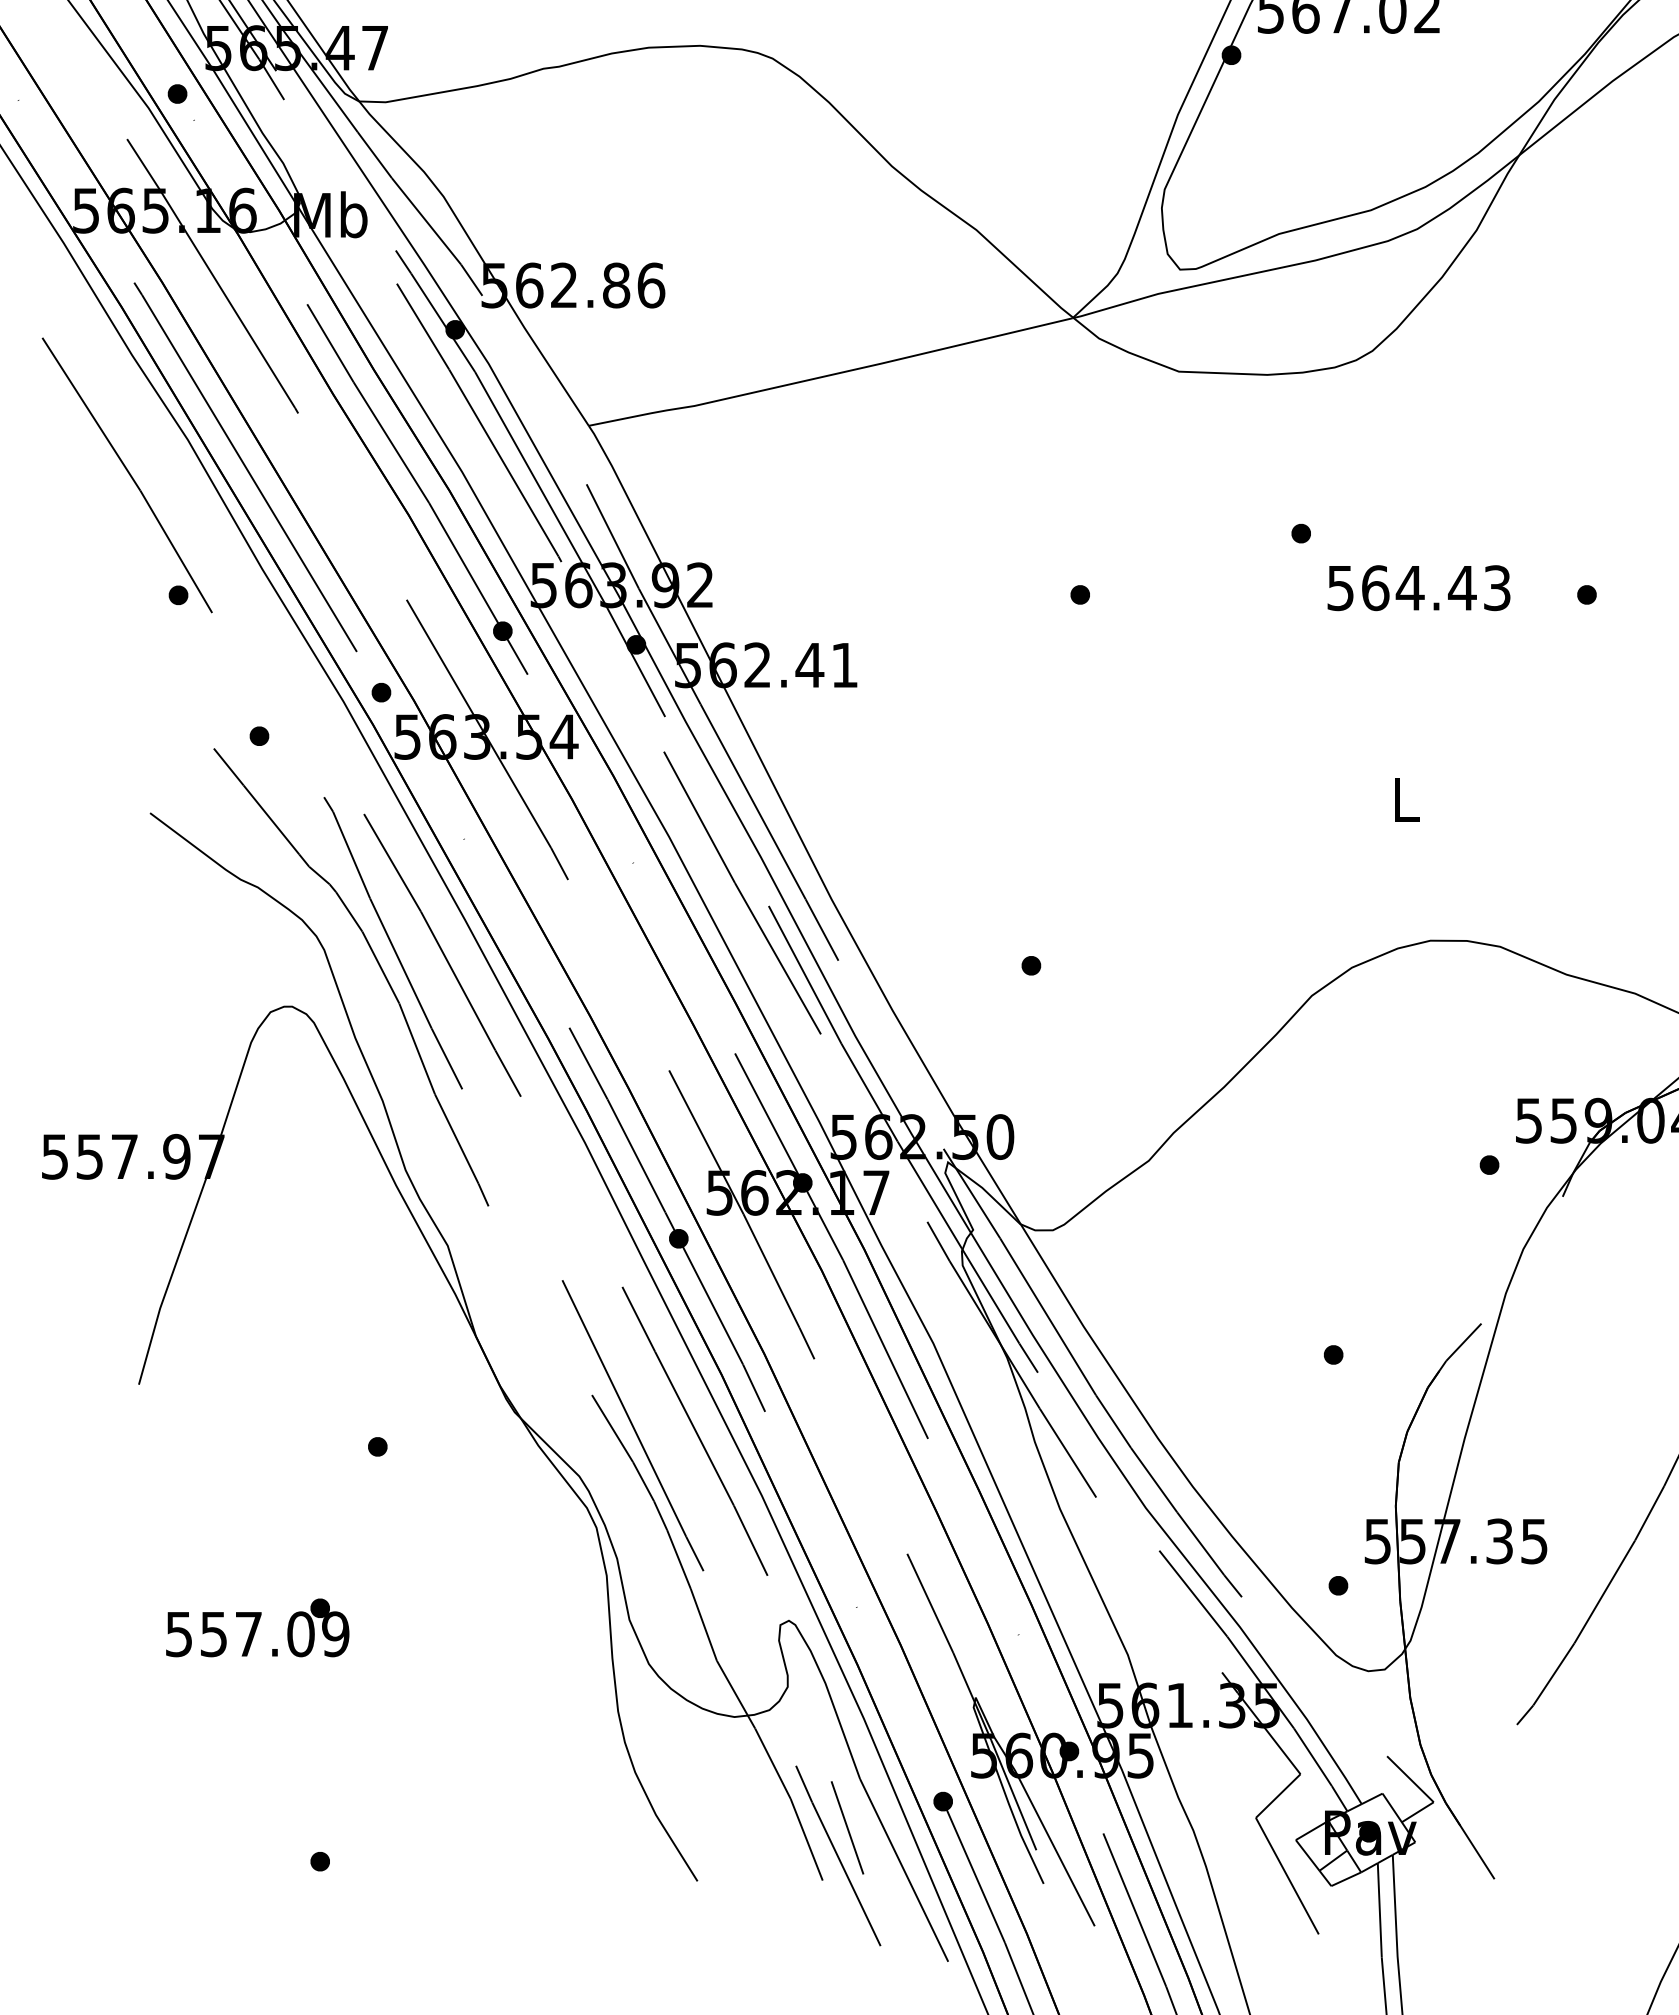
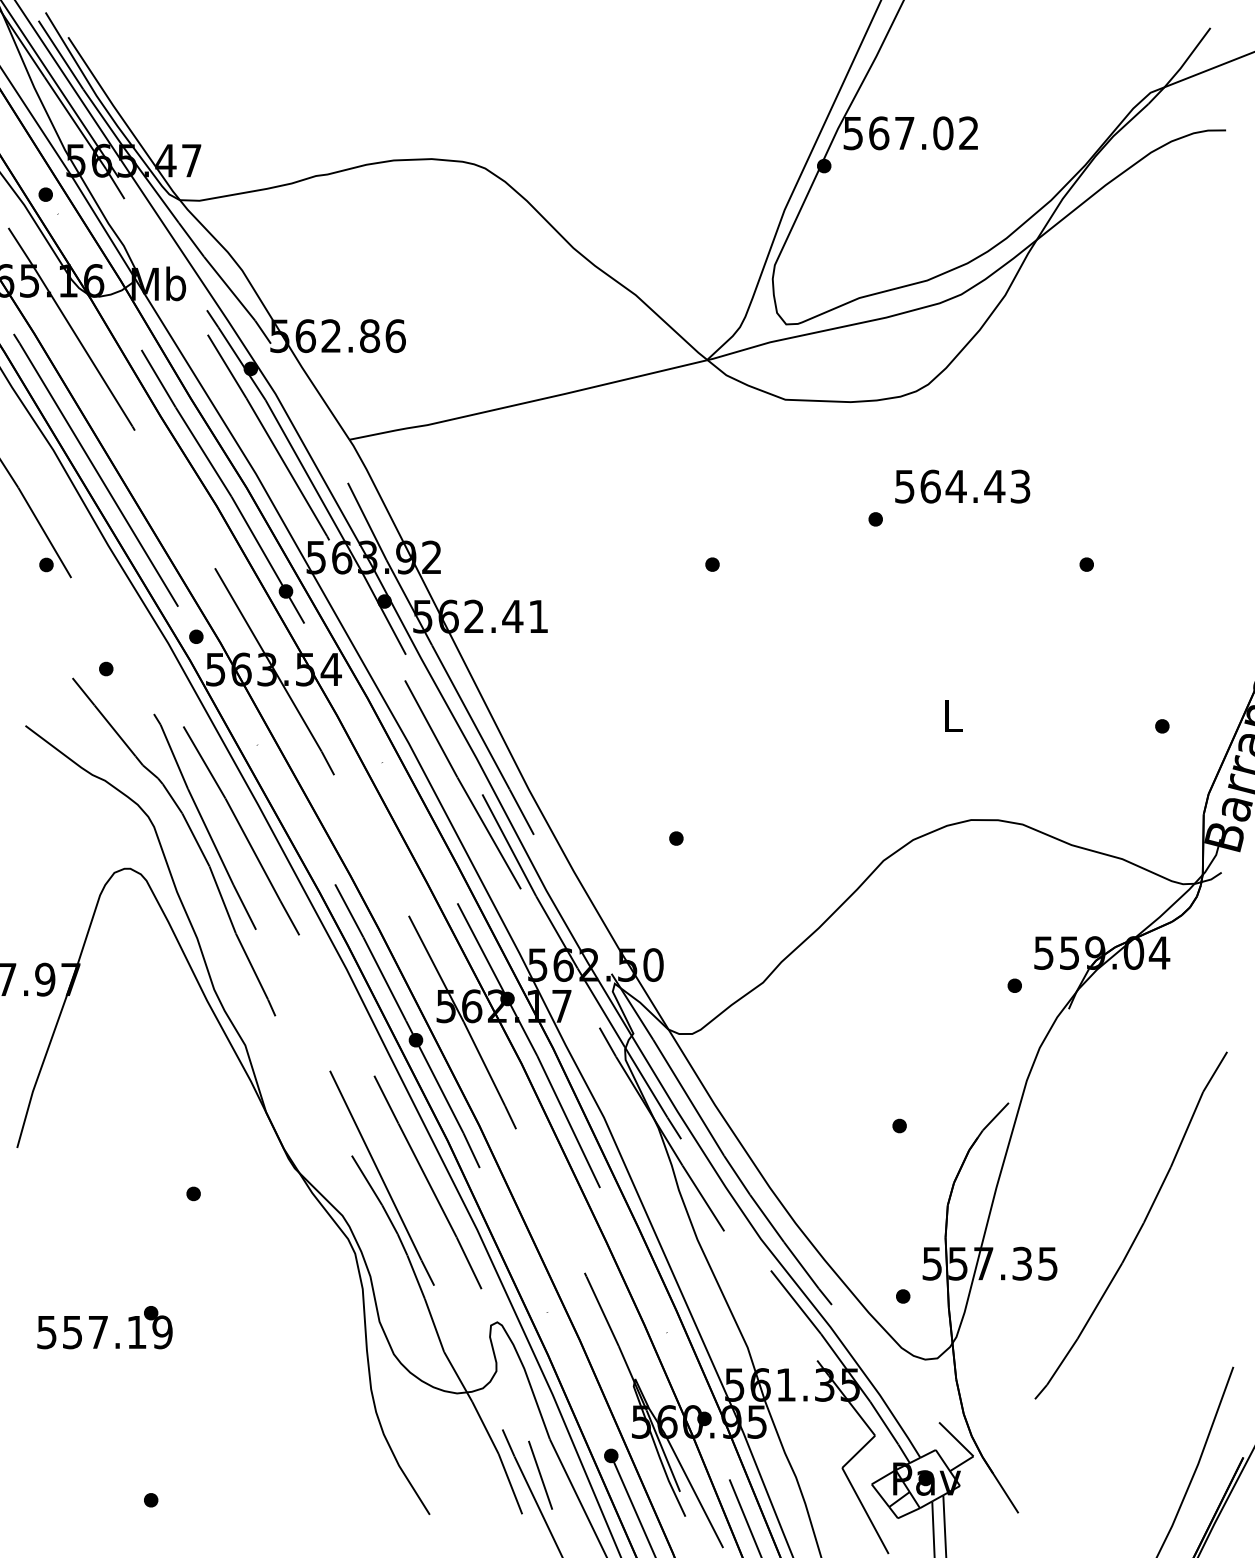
text: (1418, 587) -> (962, 486), moved
text: (300, 1634) -> (136, 1332), 557.09 -> 557.19

